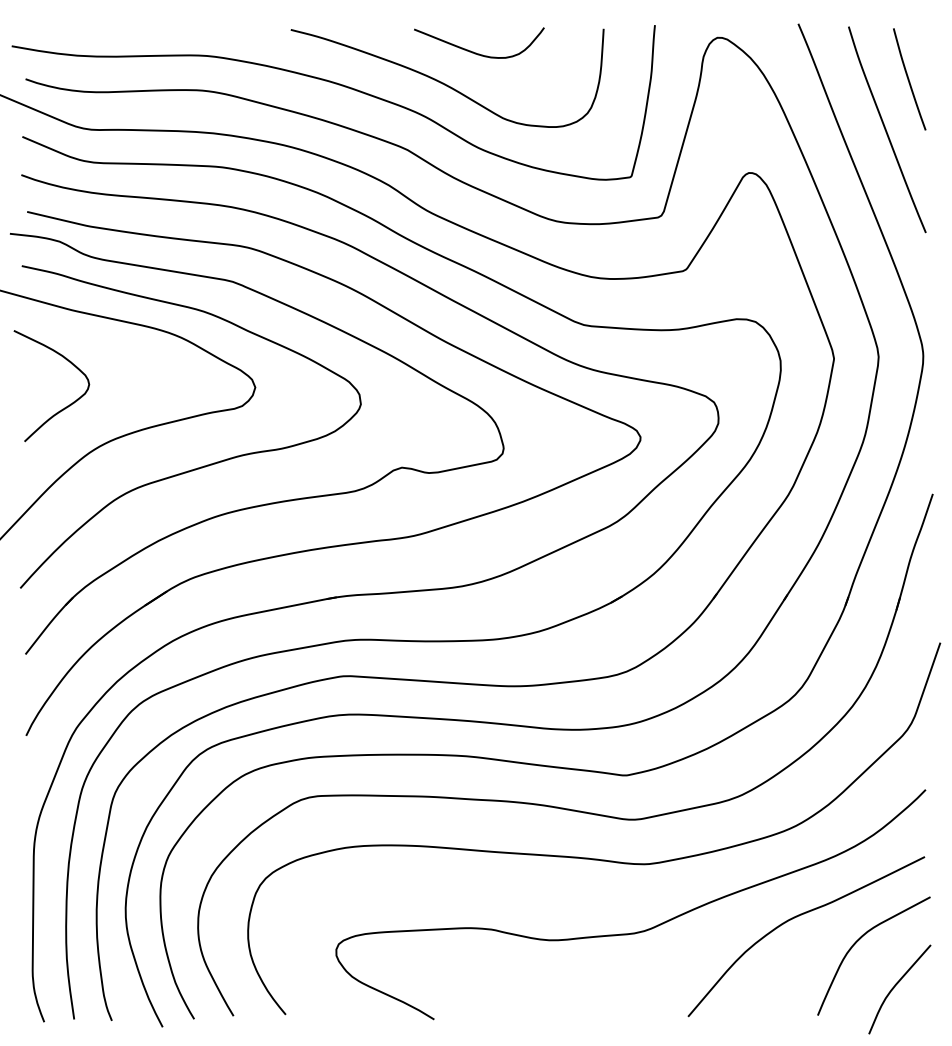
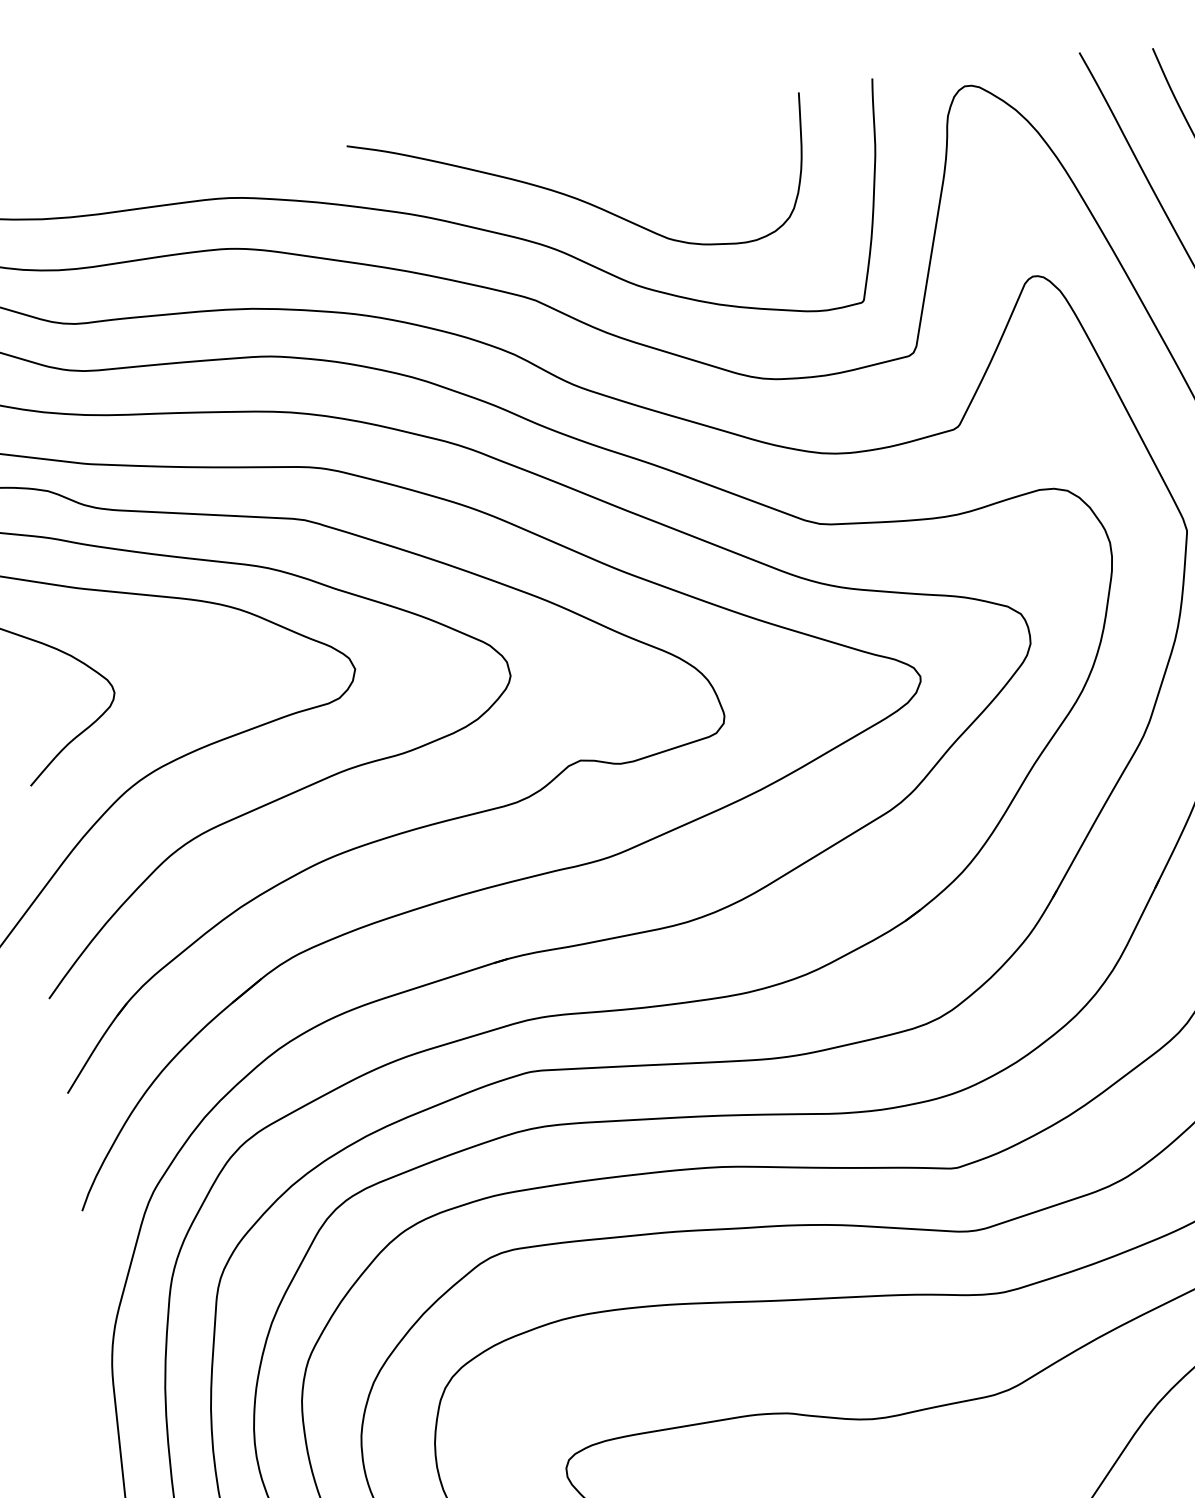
curve: (476, 52) -> (618, 147), removed

